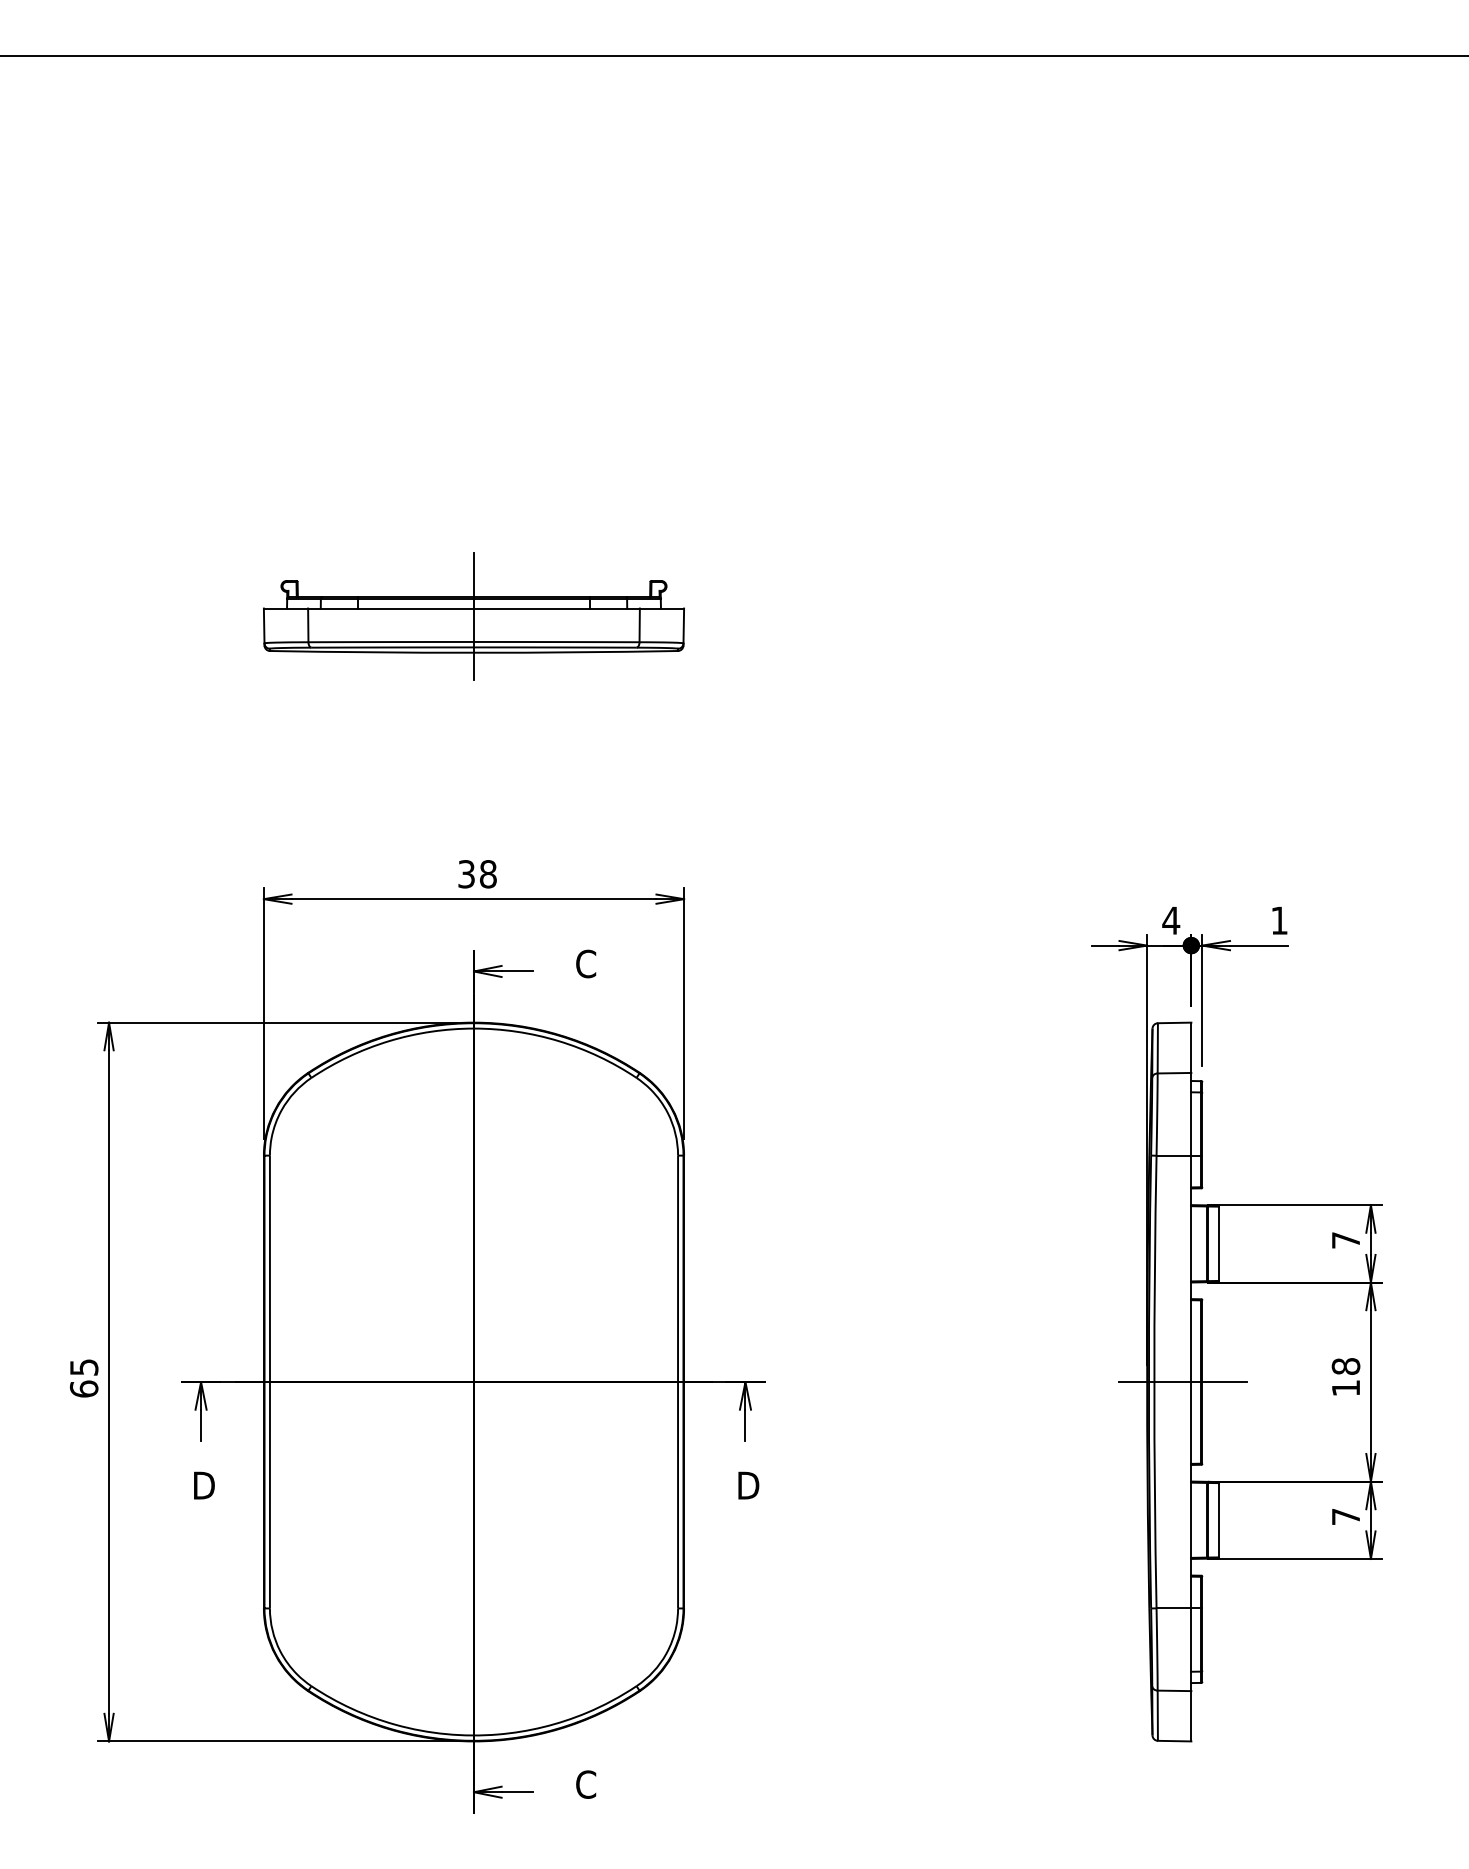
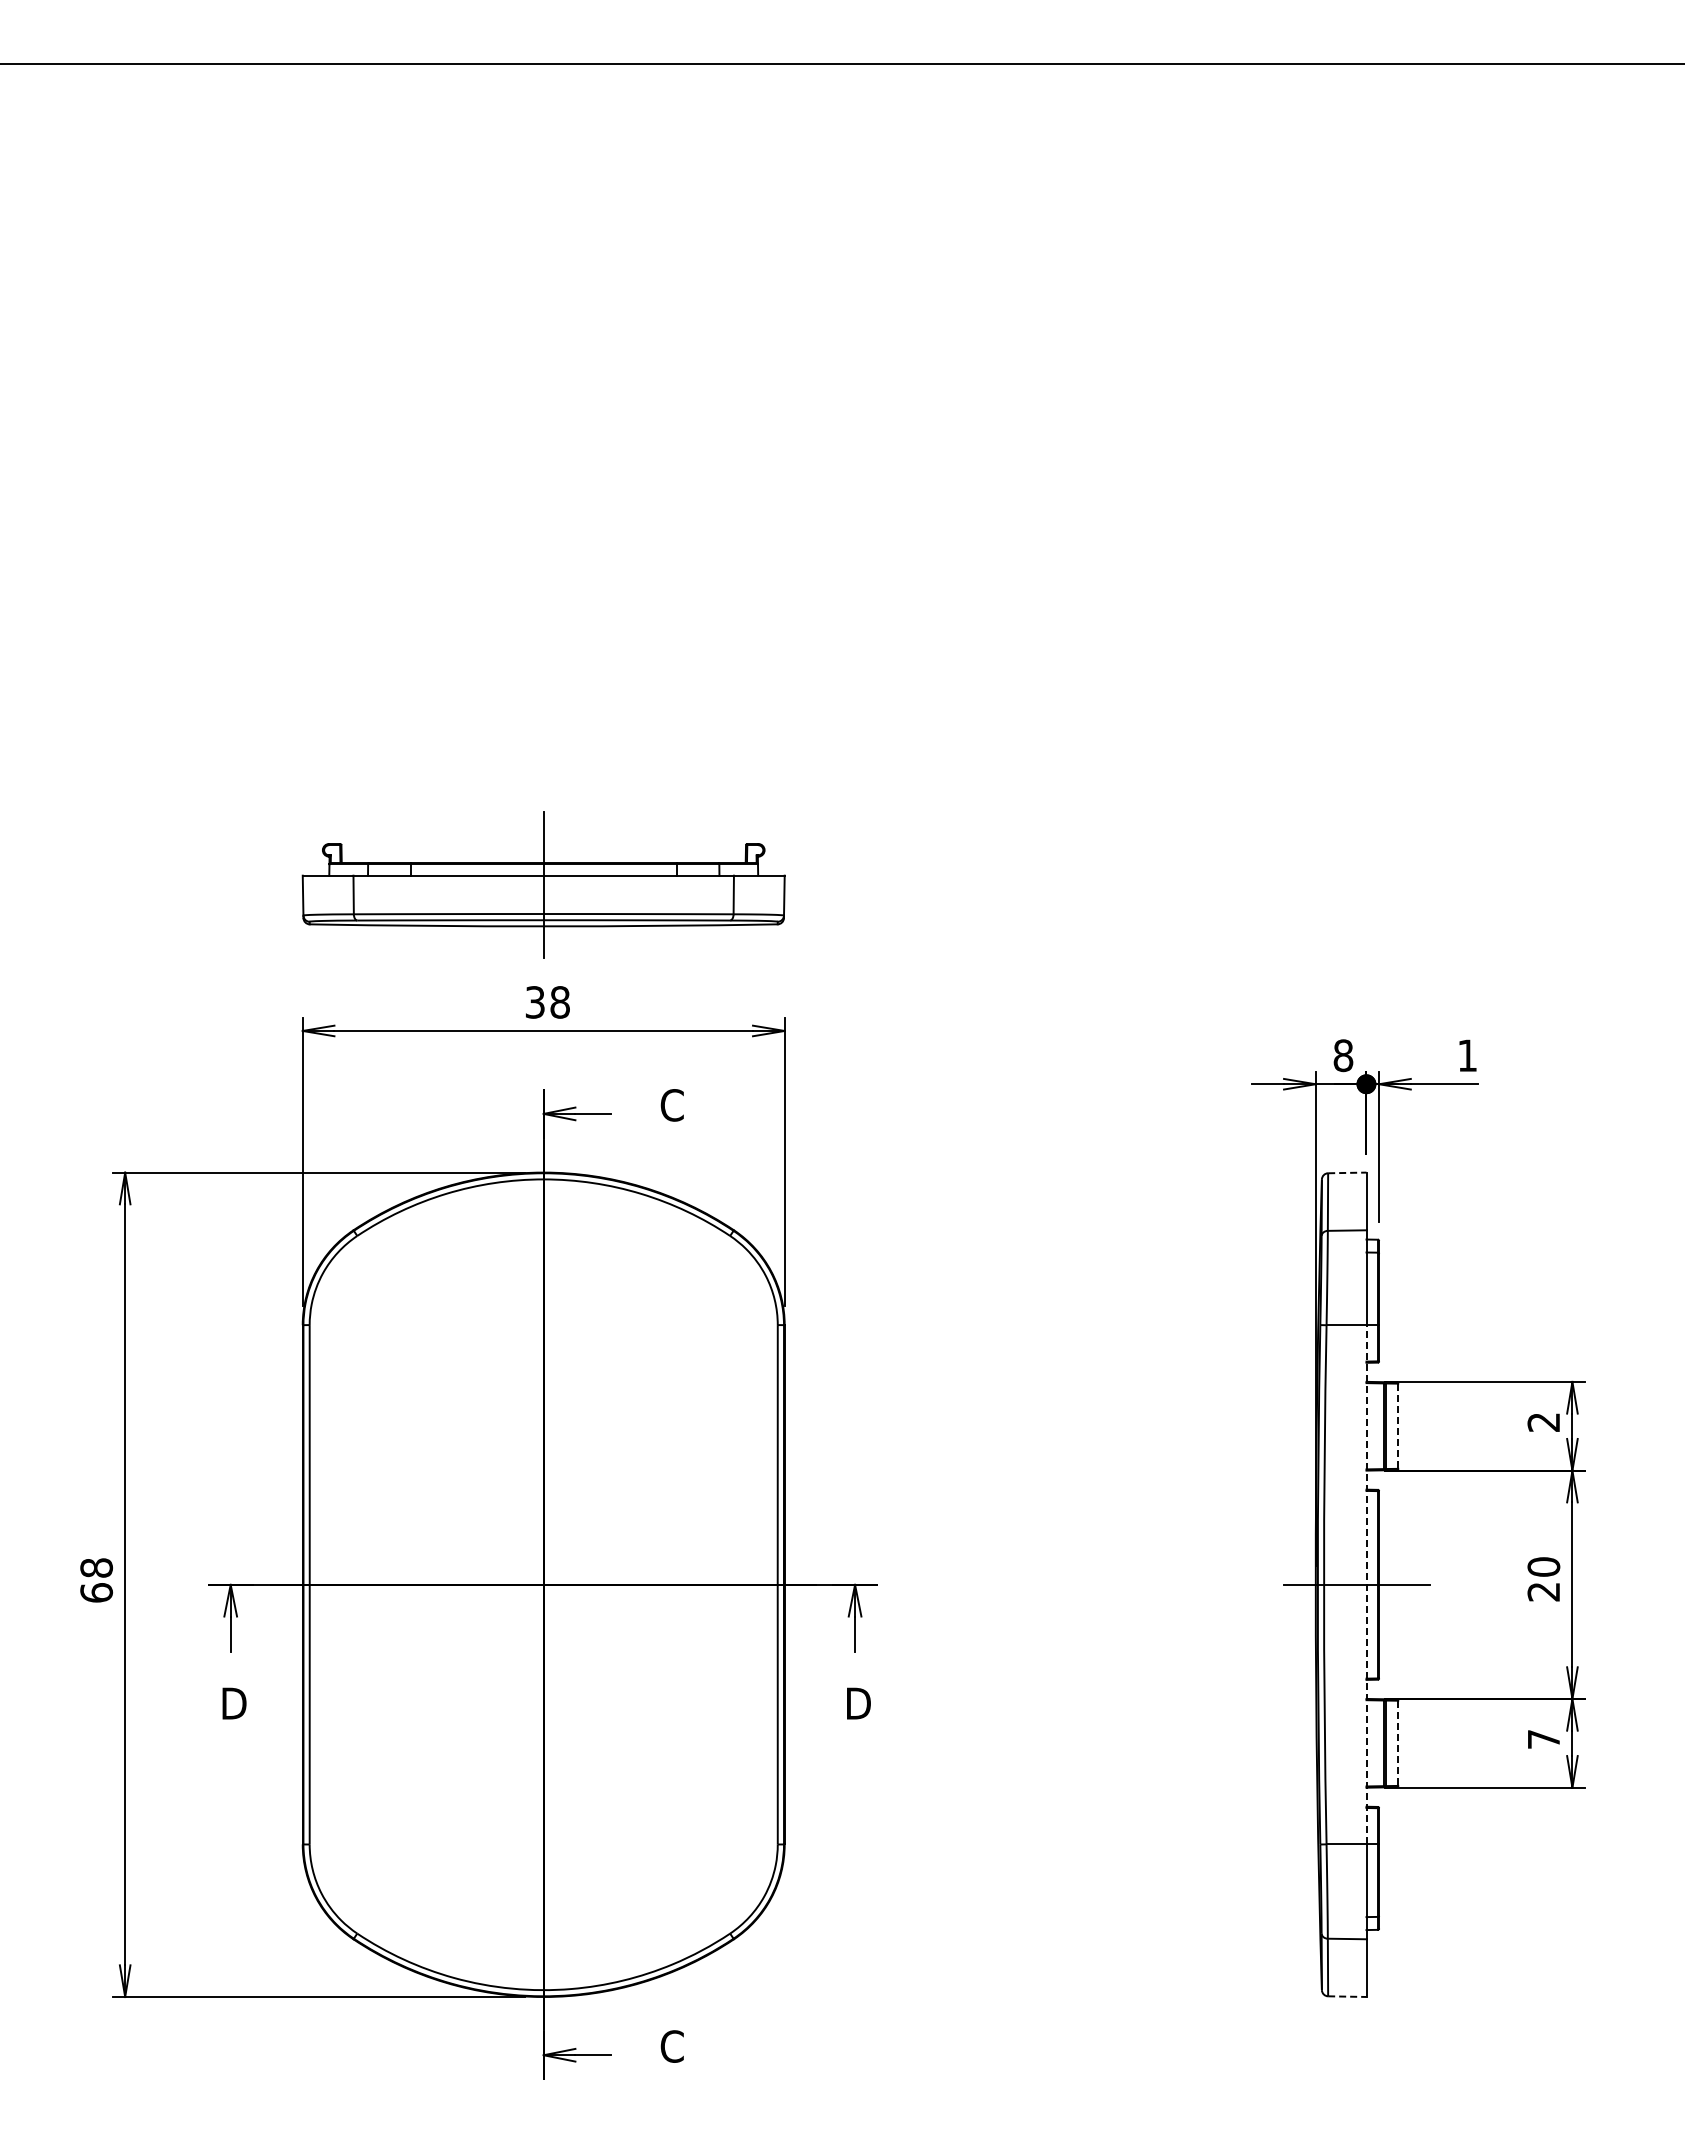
part: (473, 616) -> (543, 884), moved
text: (1171, 920) -> (1343, 1055), 4 -> 8
line: (1174, 1022) -> (1347, 1172), solid -> dashed
text: (1345, 1240) -> (1543, 1422), 7 -> 2
line: (1219, 1244) -> (1398, 1426), solid -> dashed
text: (84, 1366) -> (96, 1567), 65 -> 68
text: (1345, 1377) -> (1543, 1579), 18 -> 20
line: (1191, 1381) -> (1366, 1584), solid -> dashed
line: (1219, 1520) -> (1398, 1743), solid -> dashed
line: (1174, 1741) -> (1347, 1996), solid -> dashed

